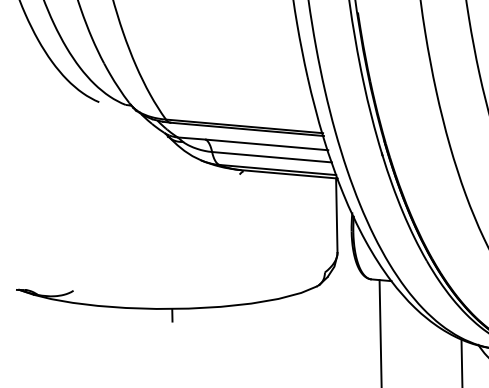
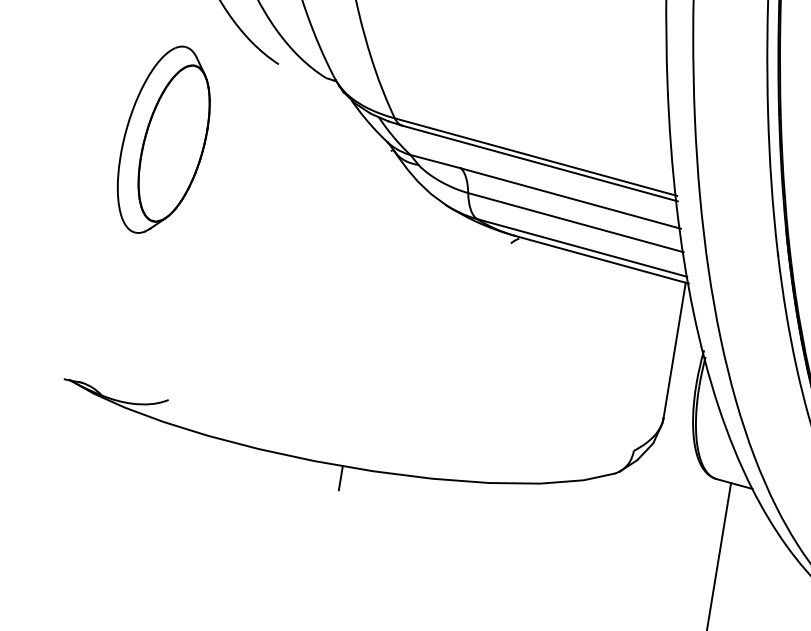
part: (45, 153) -> (163, 139), added

